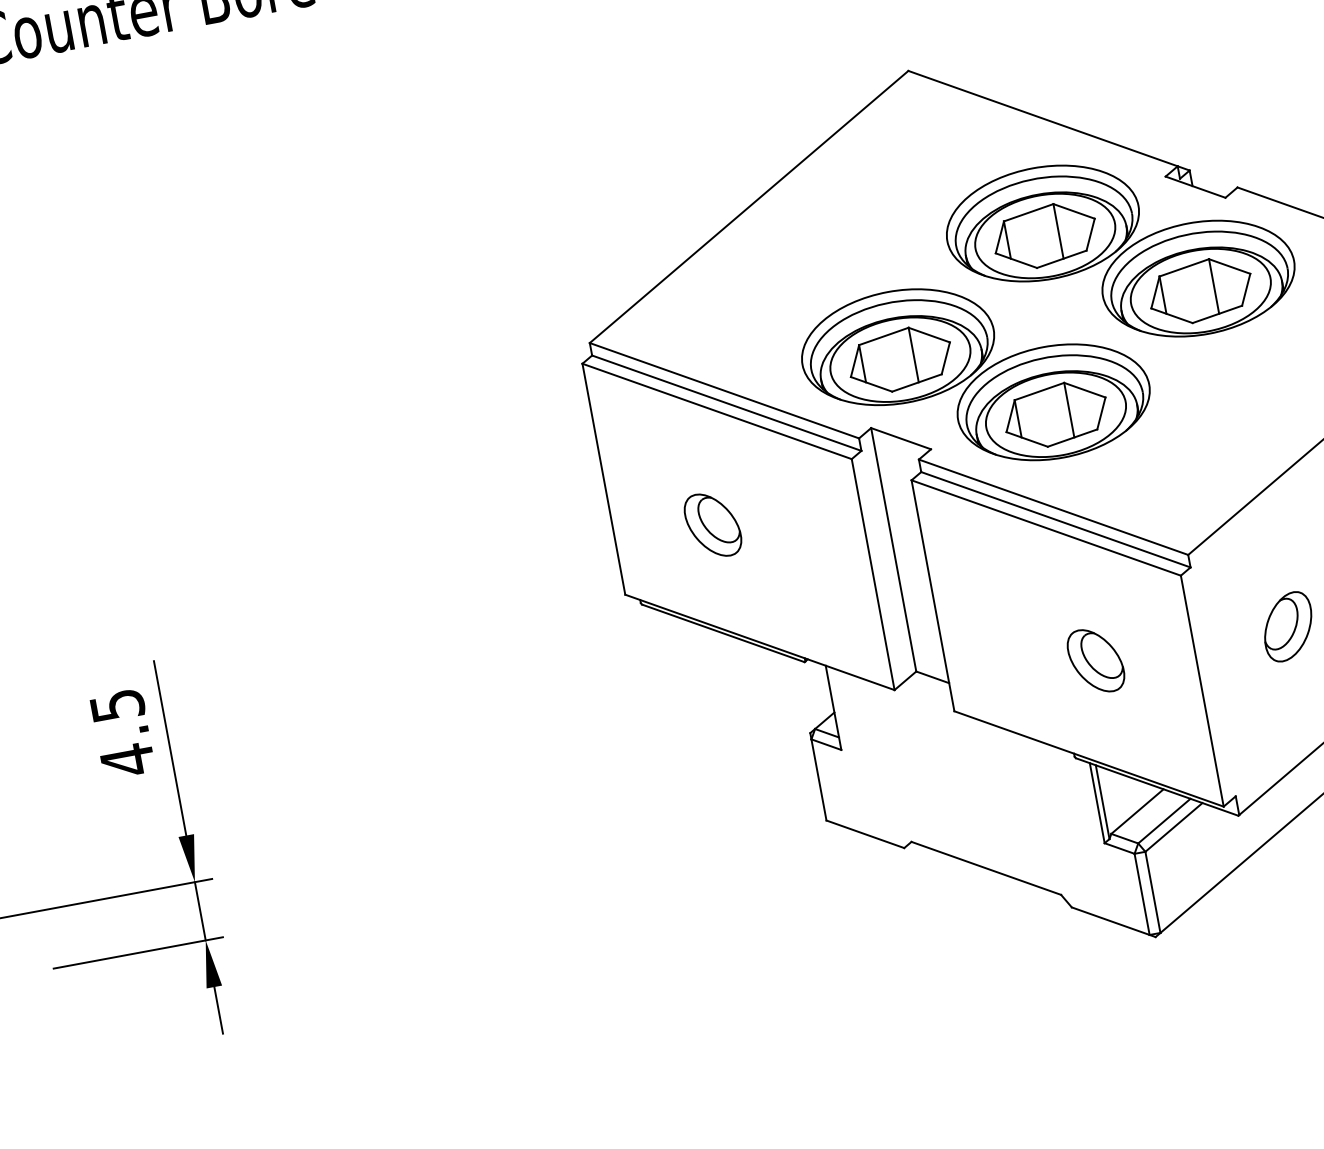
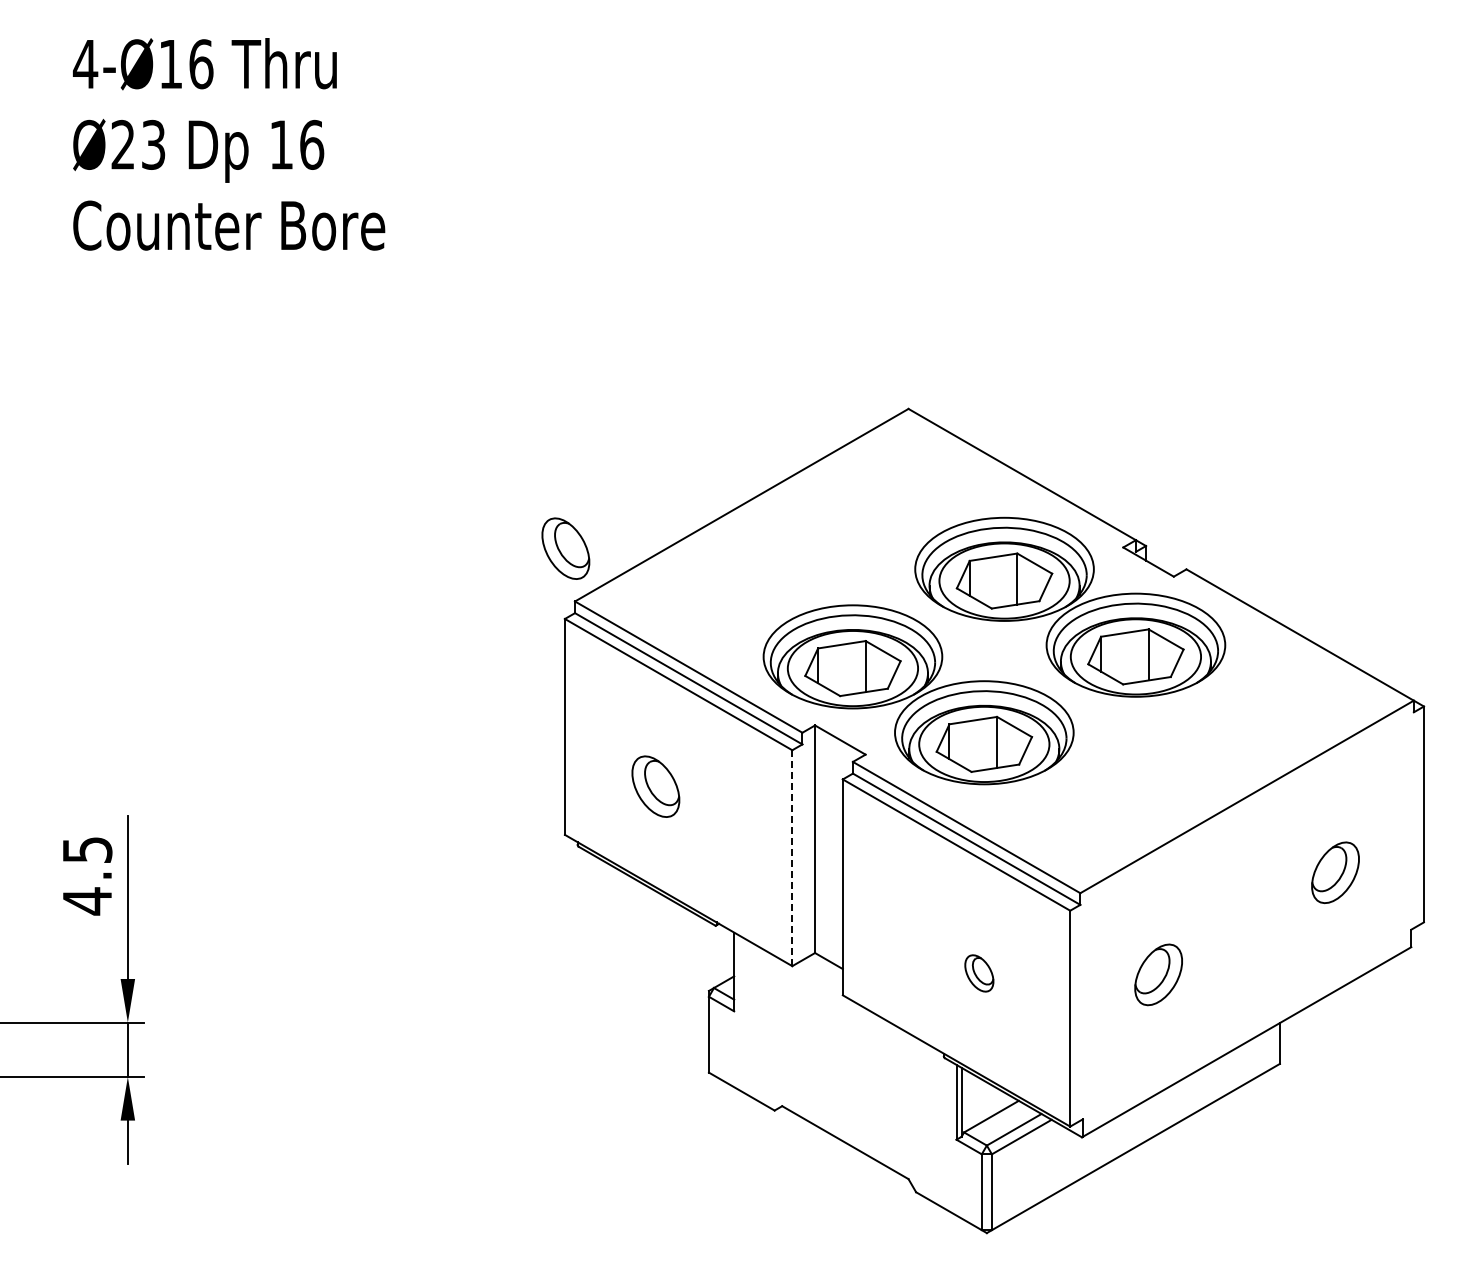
part: (569, 288) -> (565, 548), added
line: (873, 574) -> (792, 858), solid -> dashed
part: (1096, 660) -> (979, 973), size x0.6

